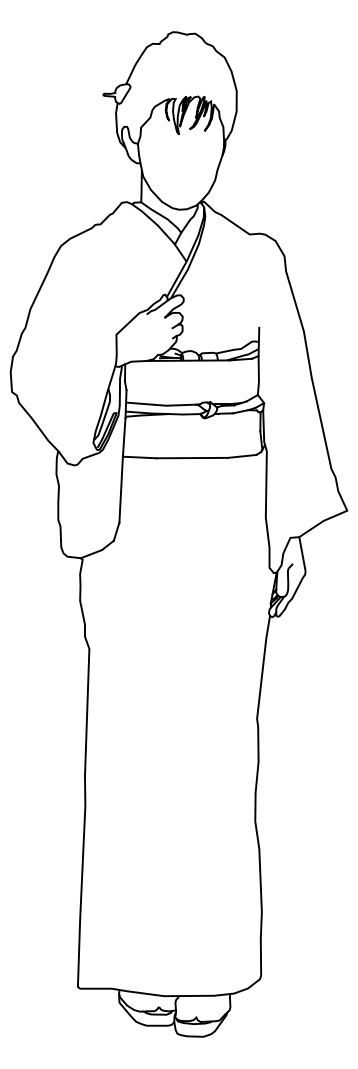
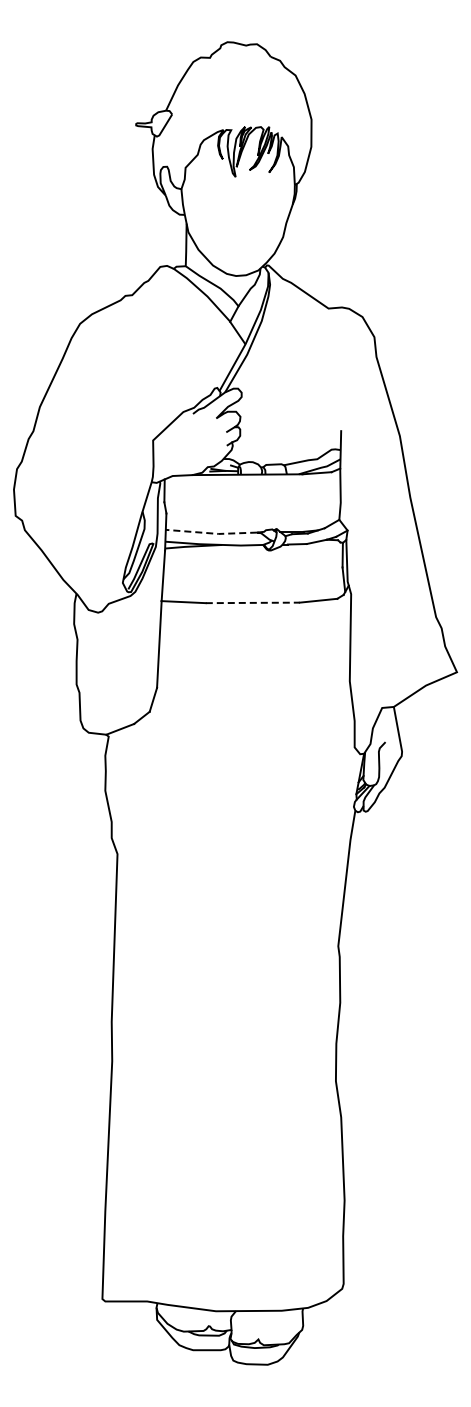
line: (160, 405) -> (211, 533), solid -> dashed
line: (191, 457) -> (252, 602), solid -> dashed

